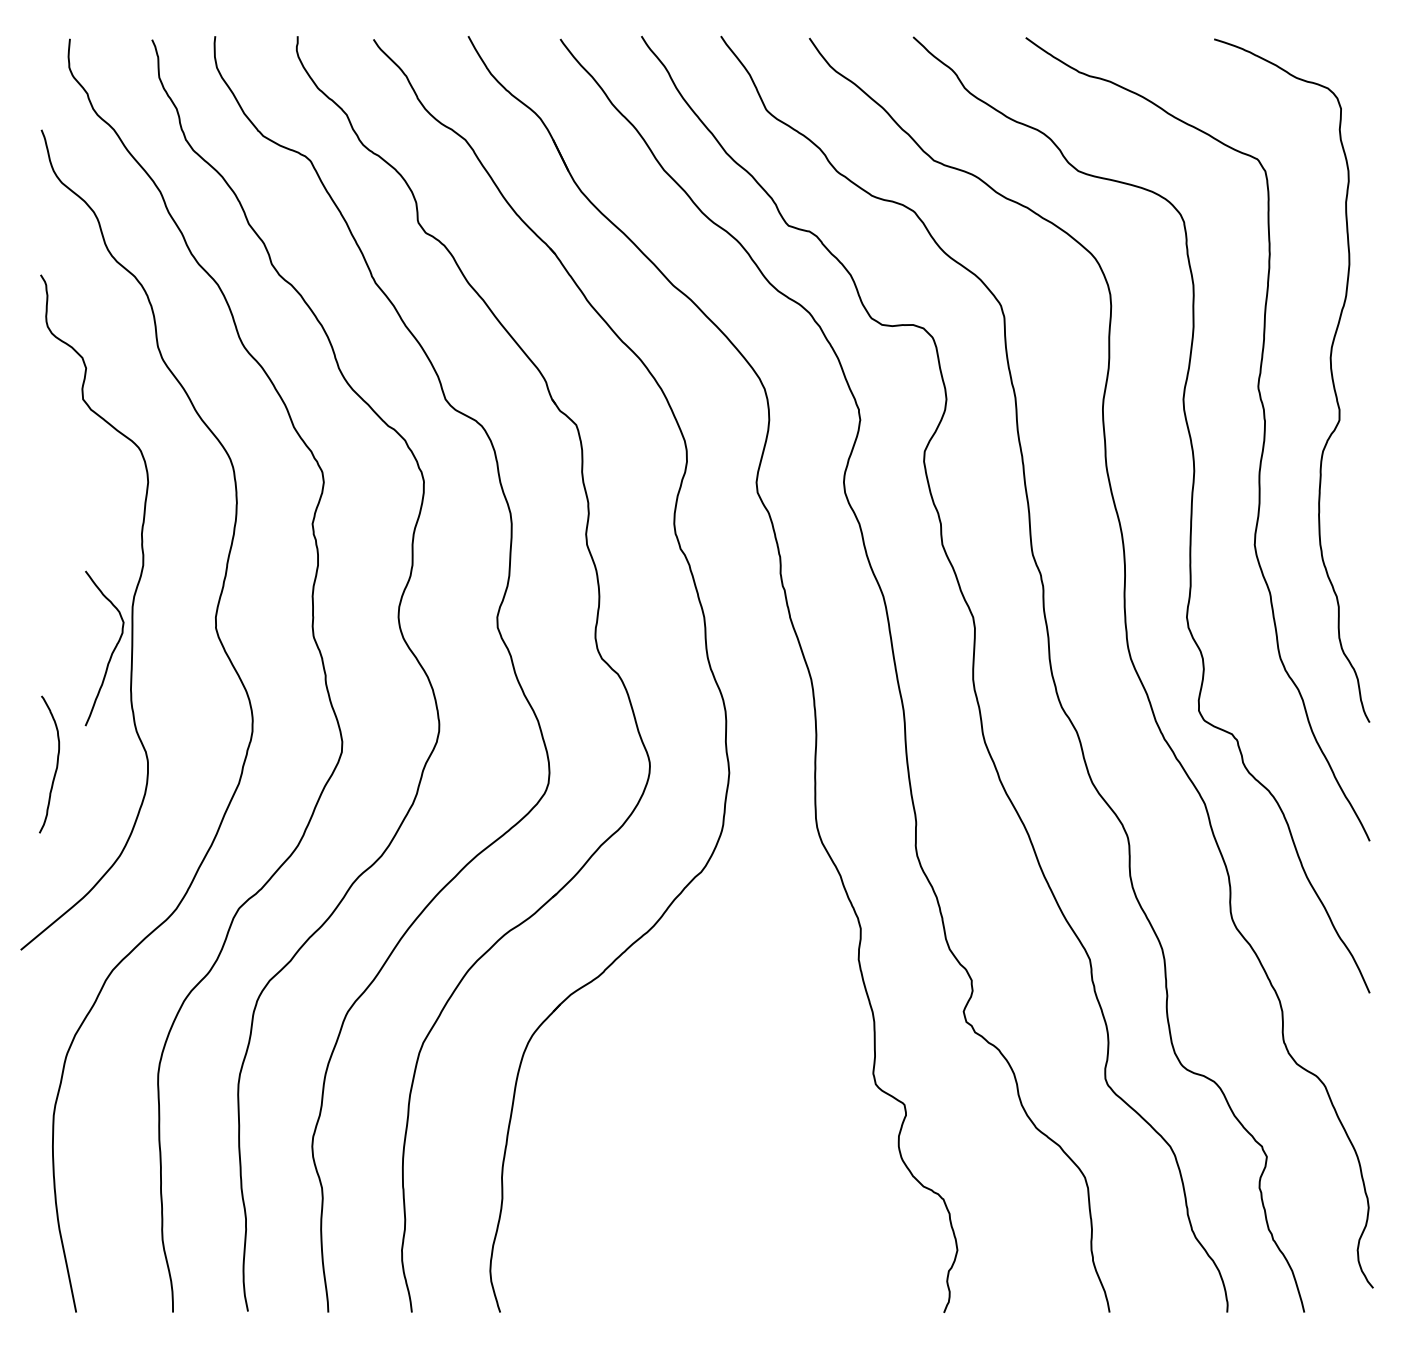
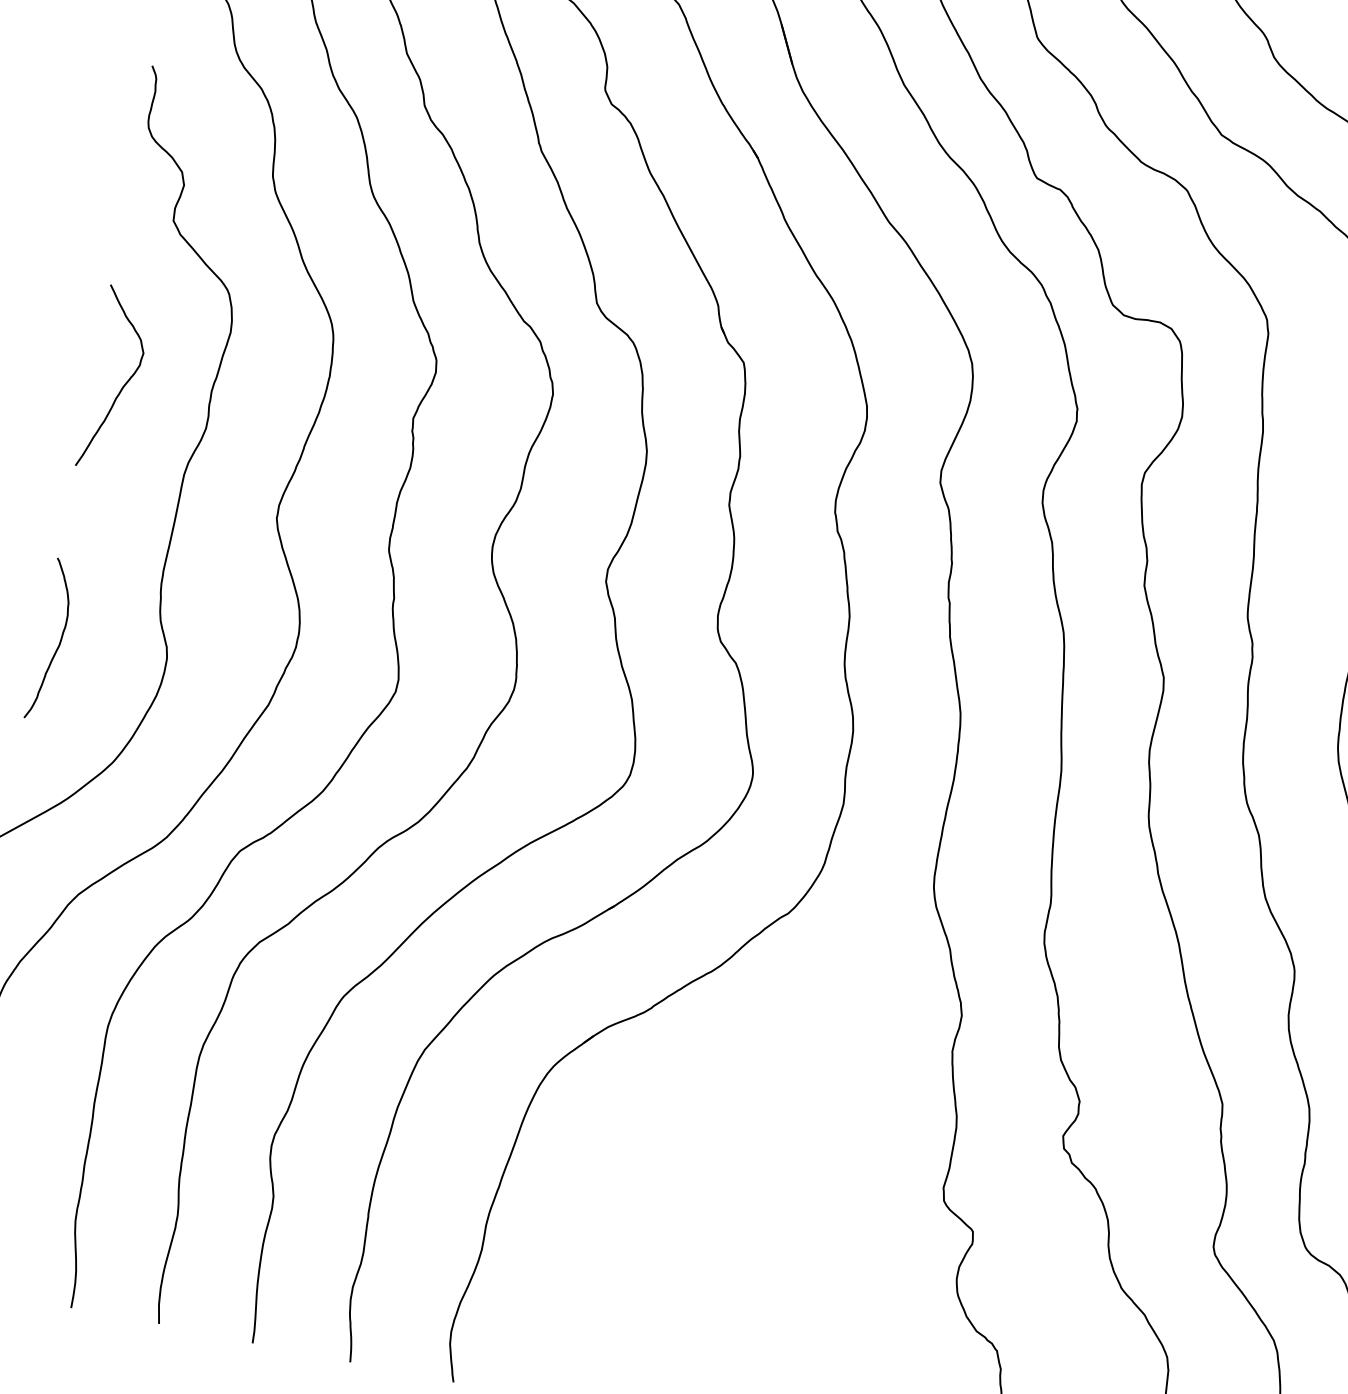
curve: (111, 652) -> (122, 385), moved

